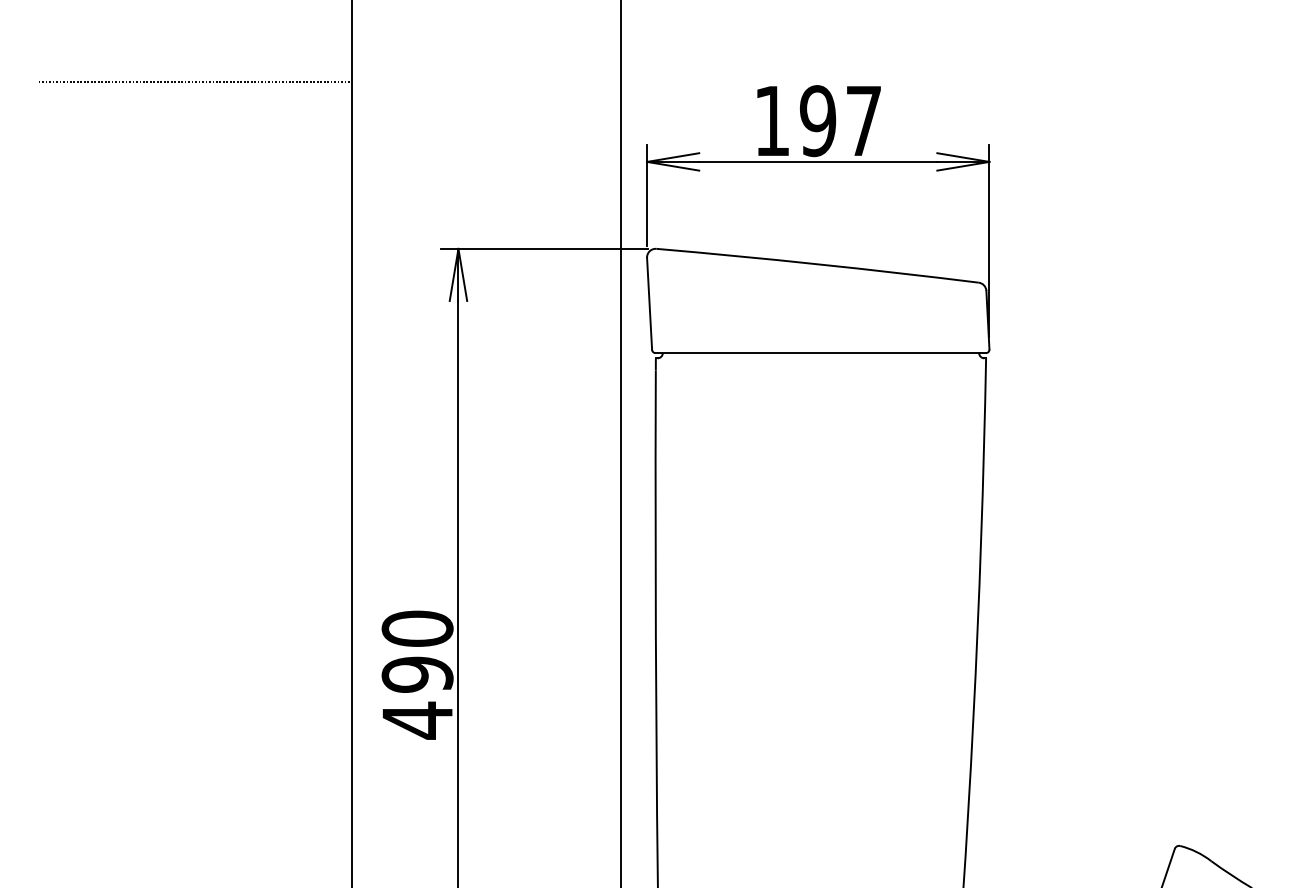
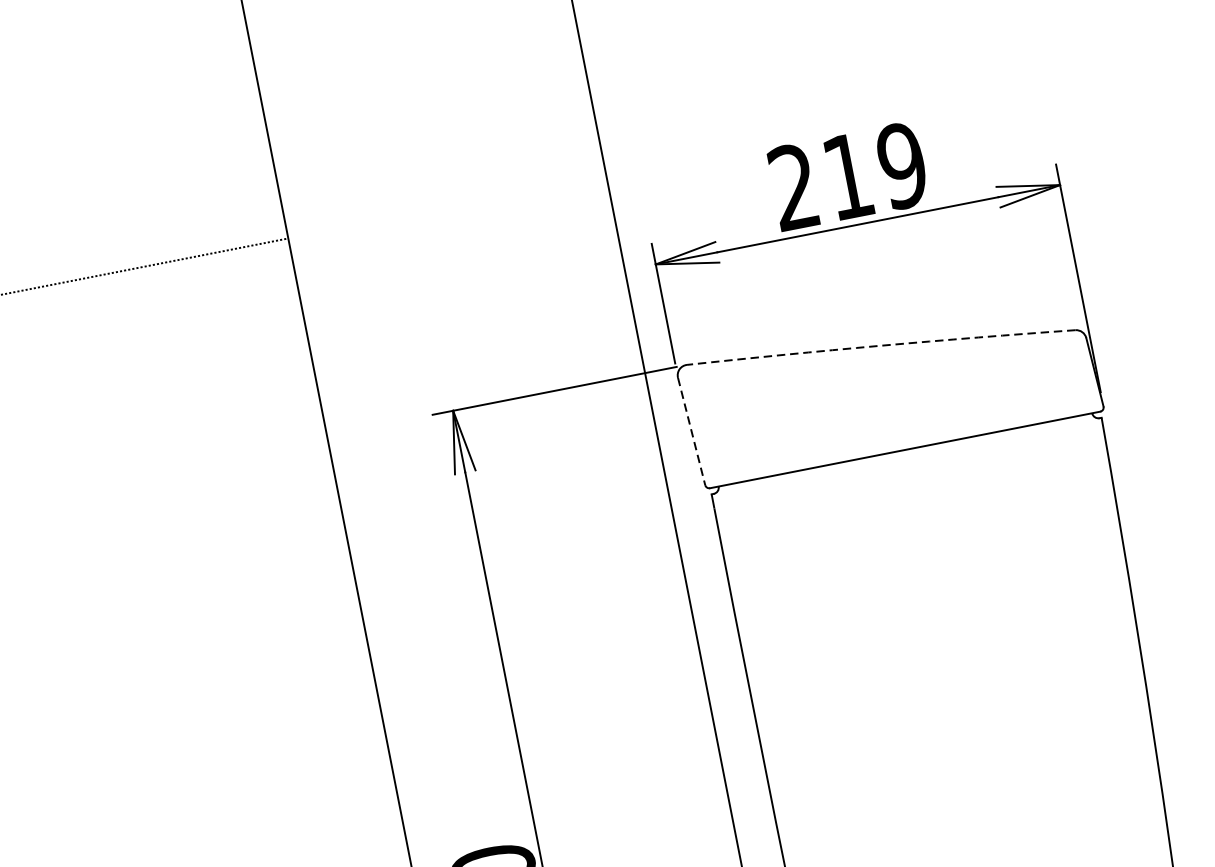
text: (817, 121) -> (847, 177), 197 -> 219
arc: (817, 264) -> (880, 346), solid -> dashed
line: (649, 303) -> (691, 431), solid -> dashed

